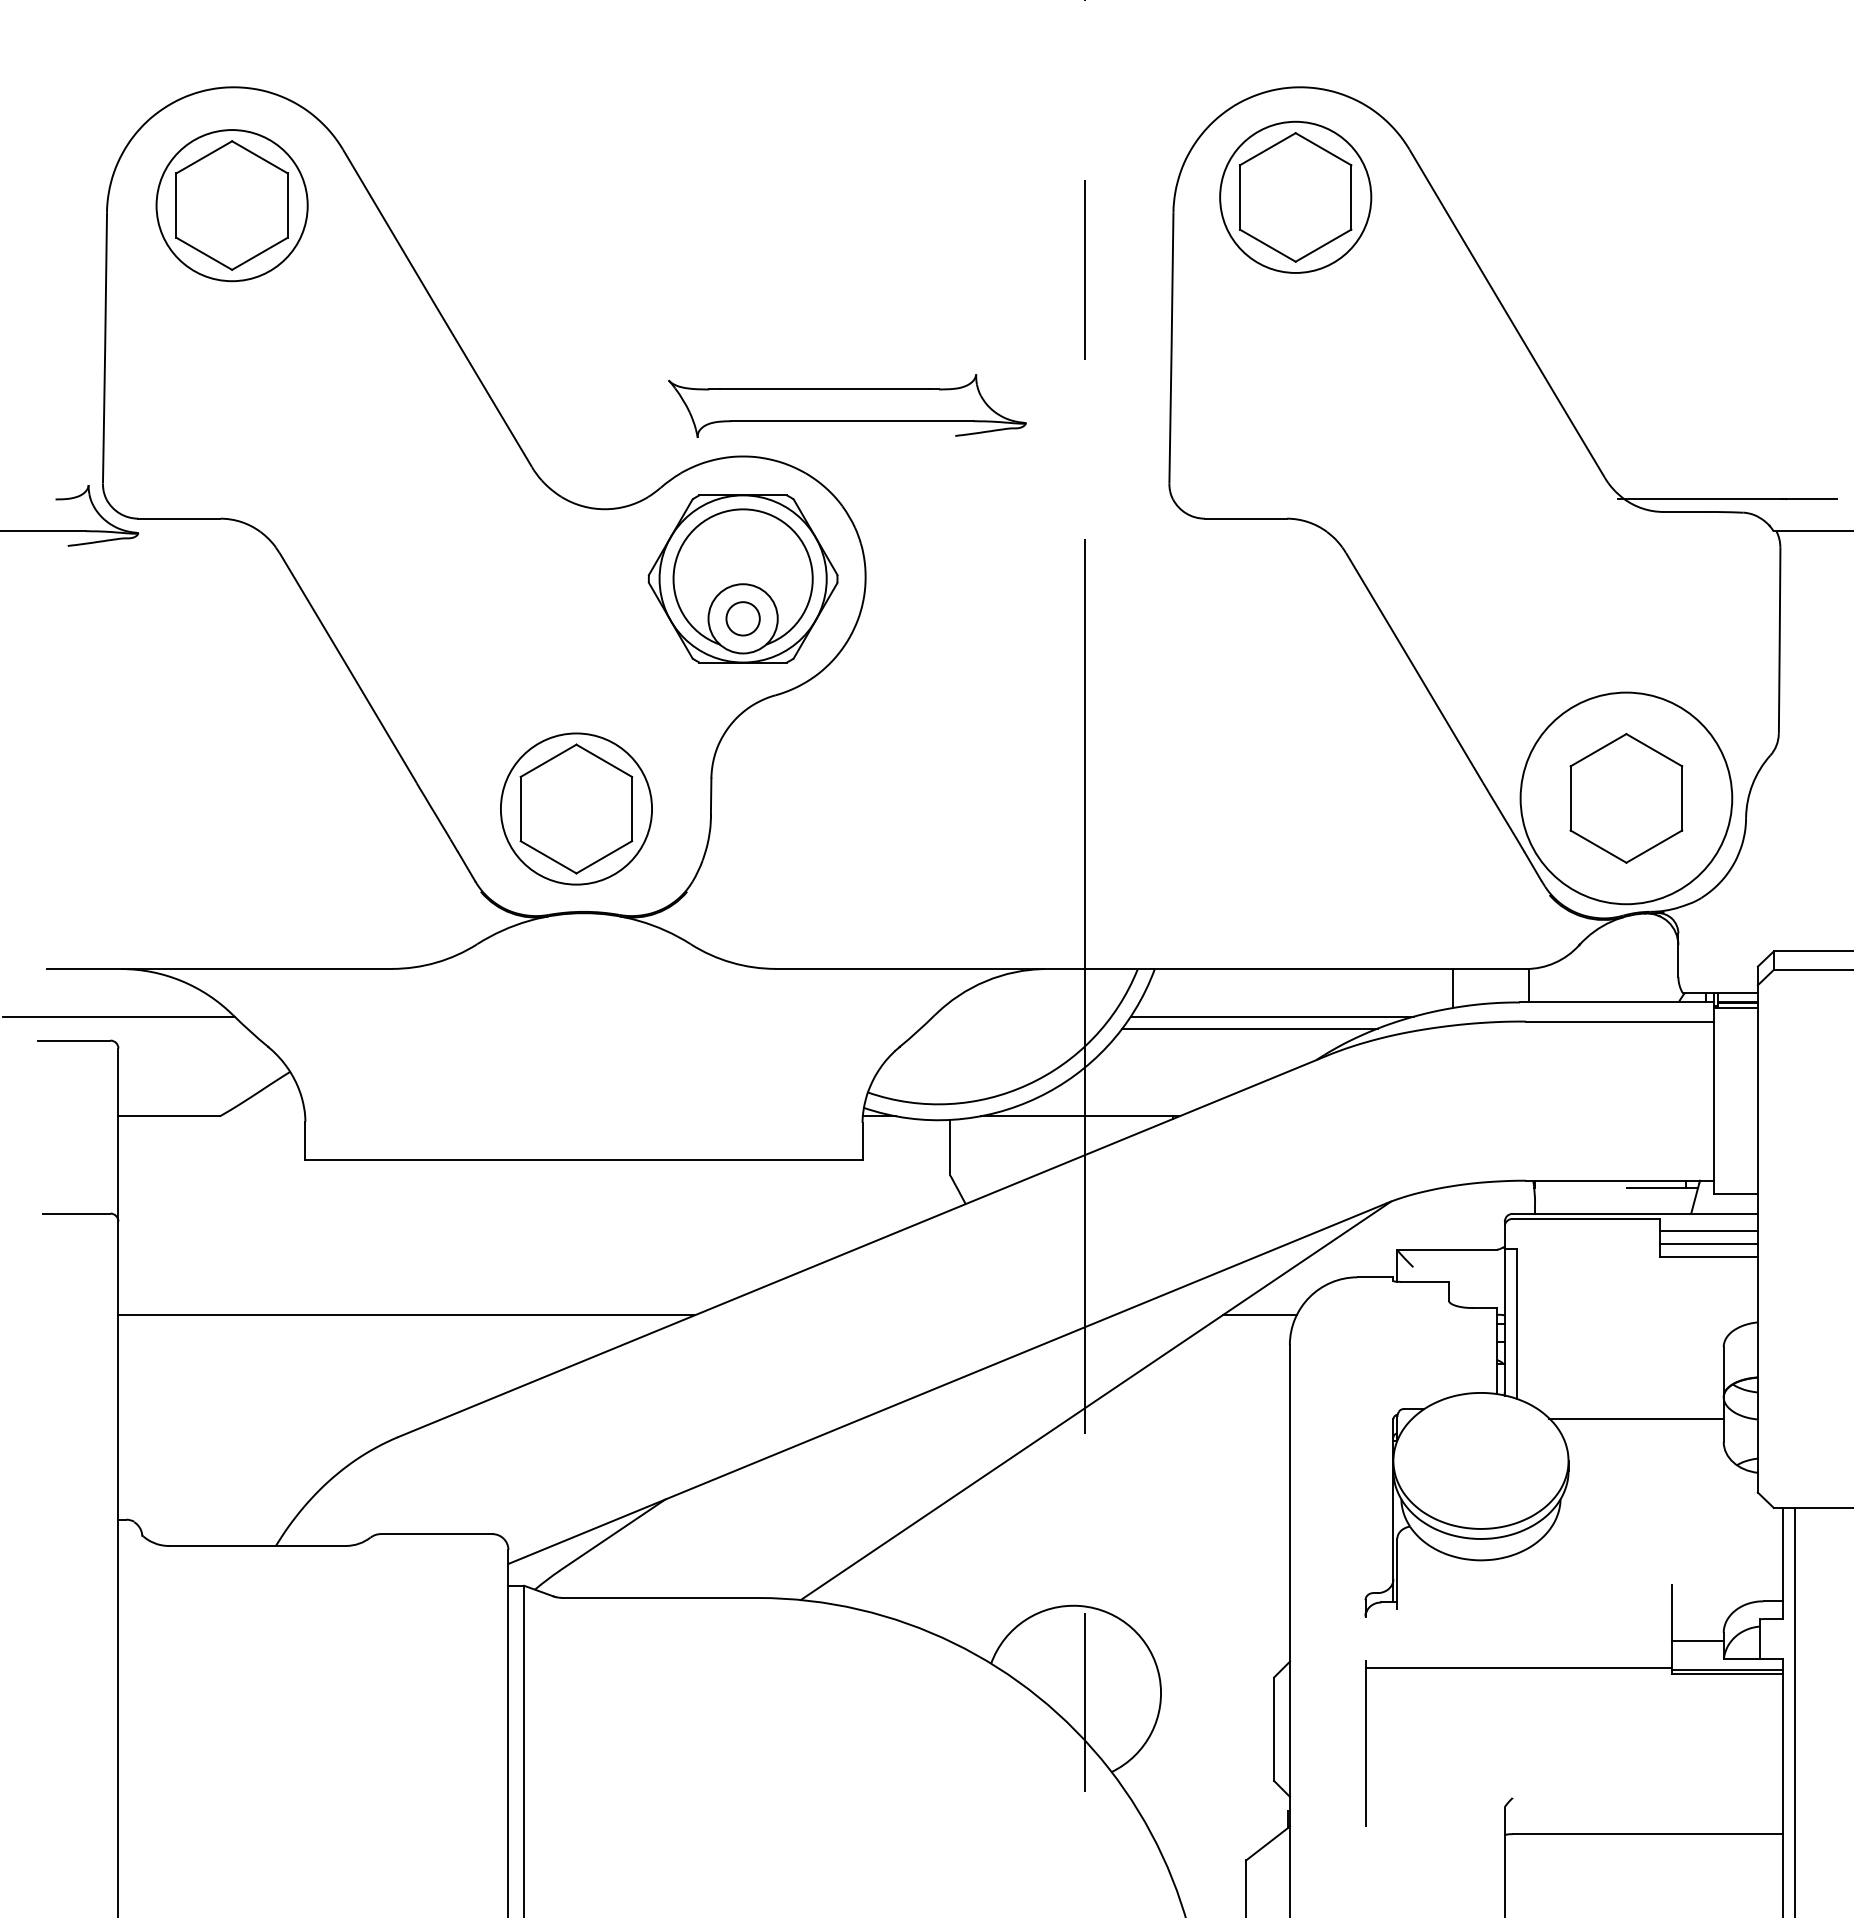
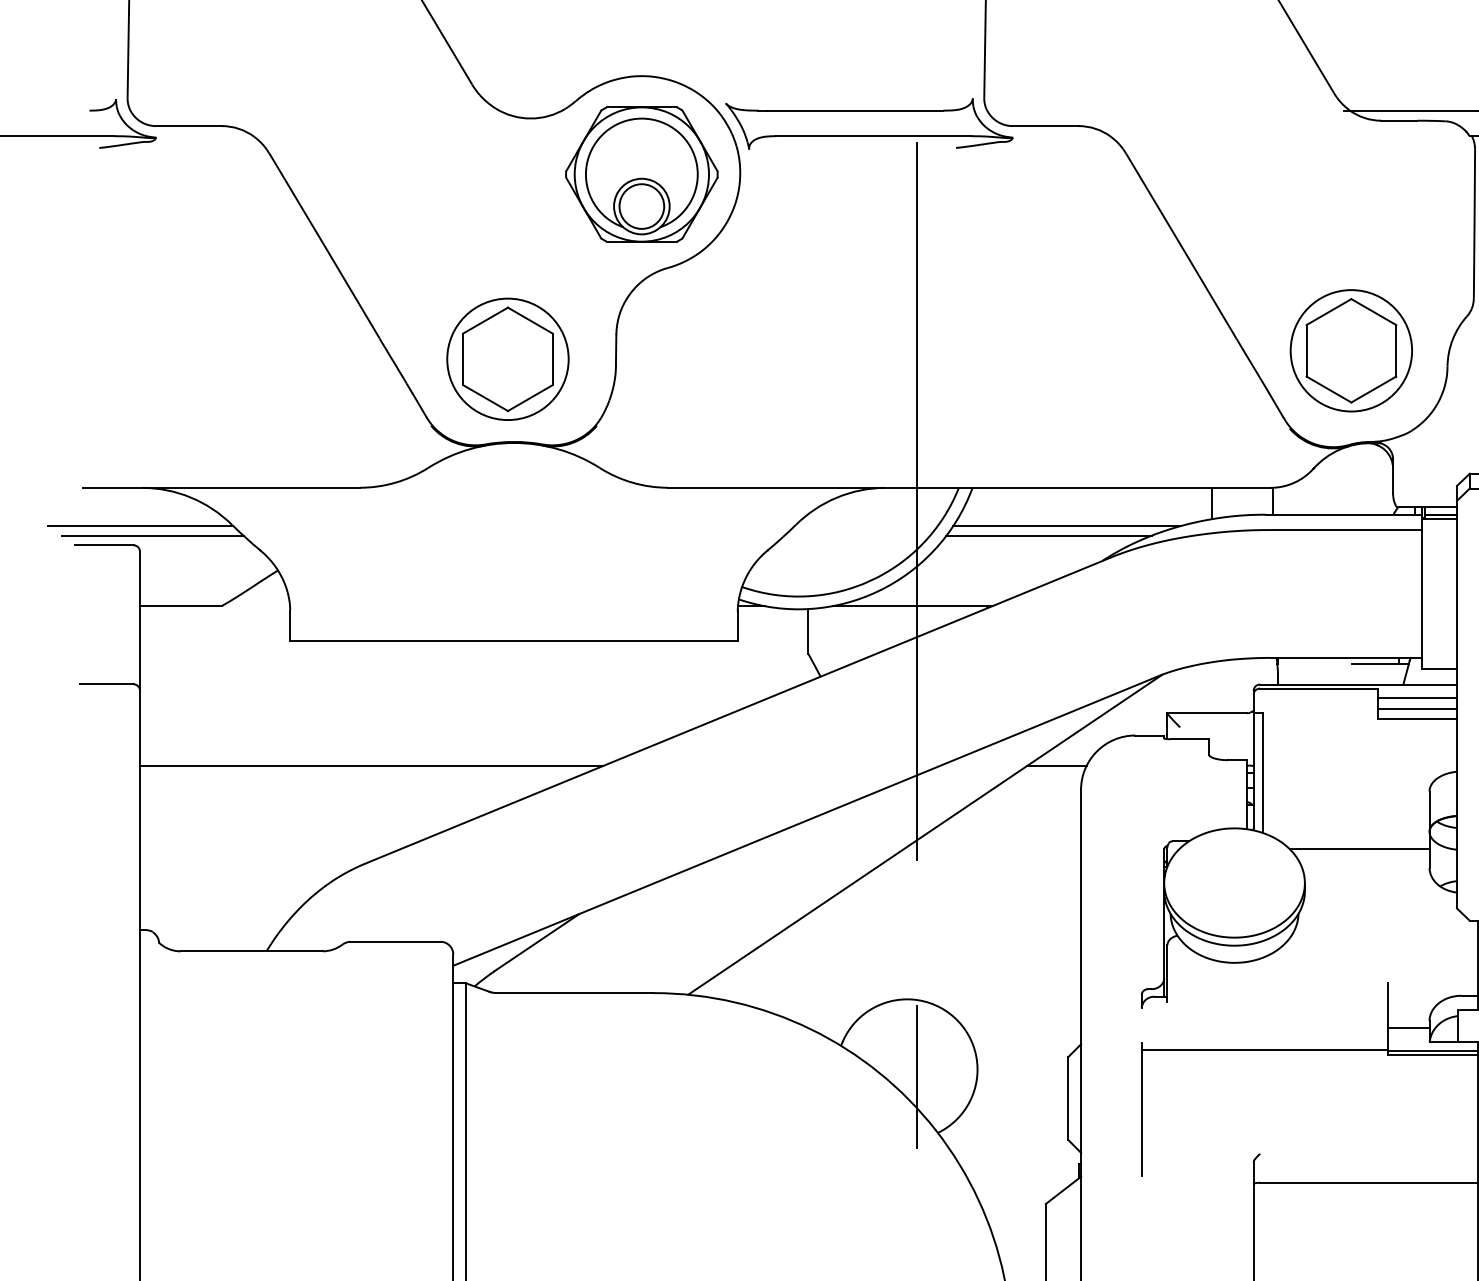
part: (847, 405) -> (869, 123), moved
circle: (742, 618) -> (641, 206), size x1.67
circle: (1626, 798) -> (1351, 350), size x0.71
line: (134, 1028) -> (152, 535), added

